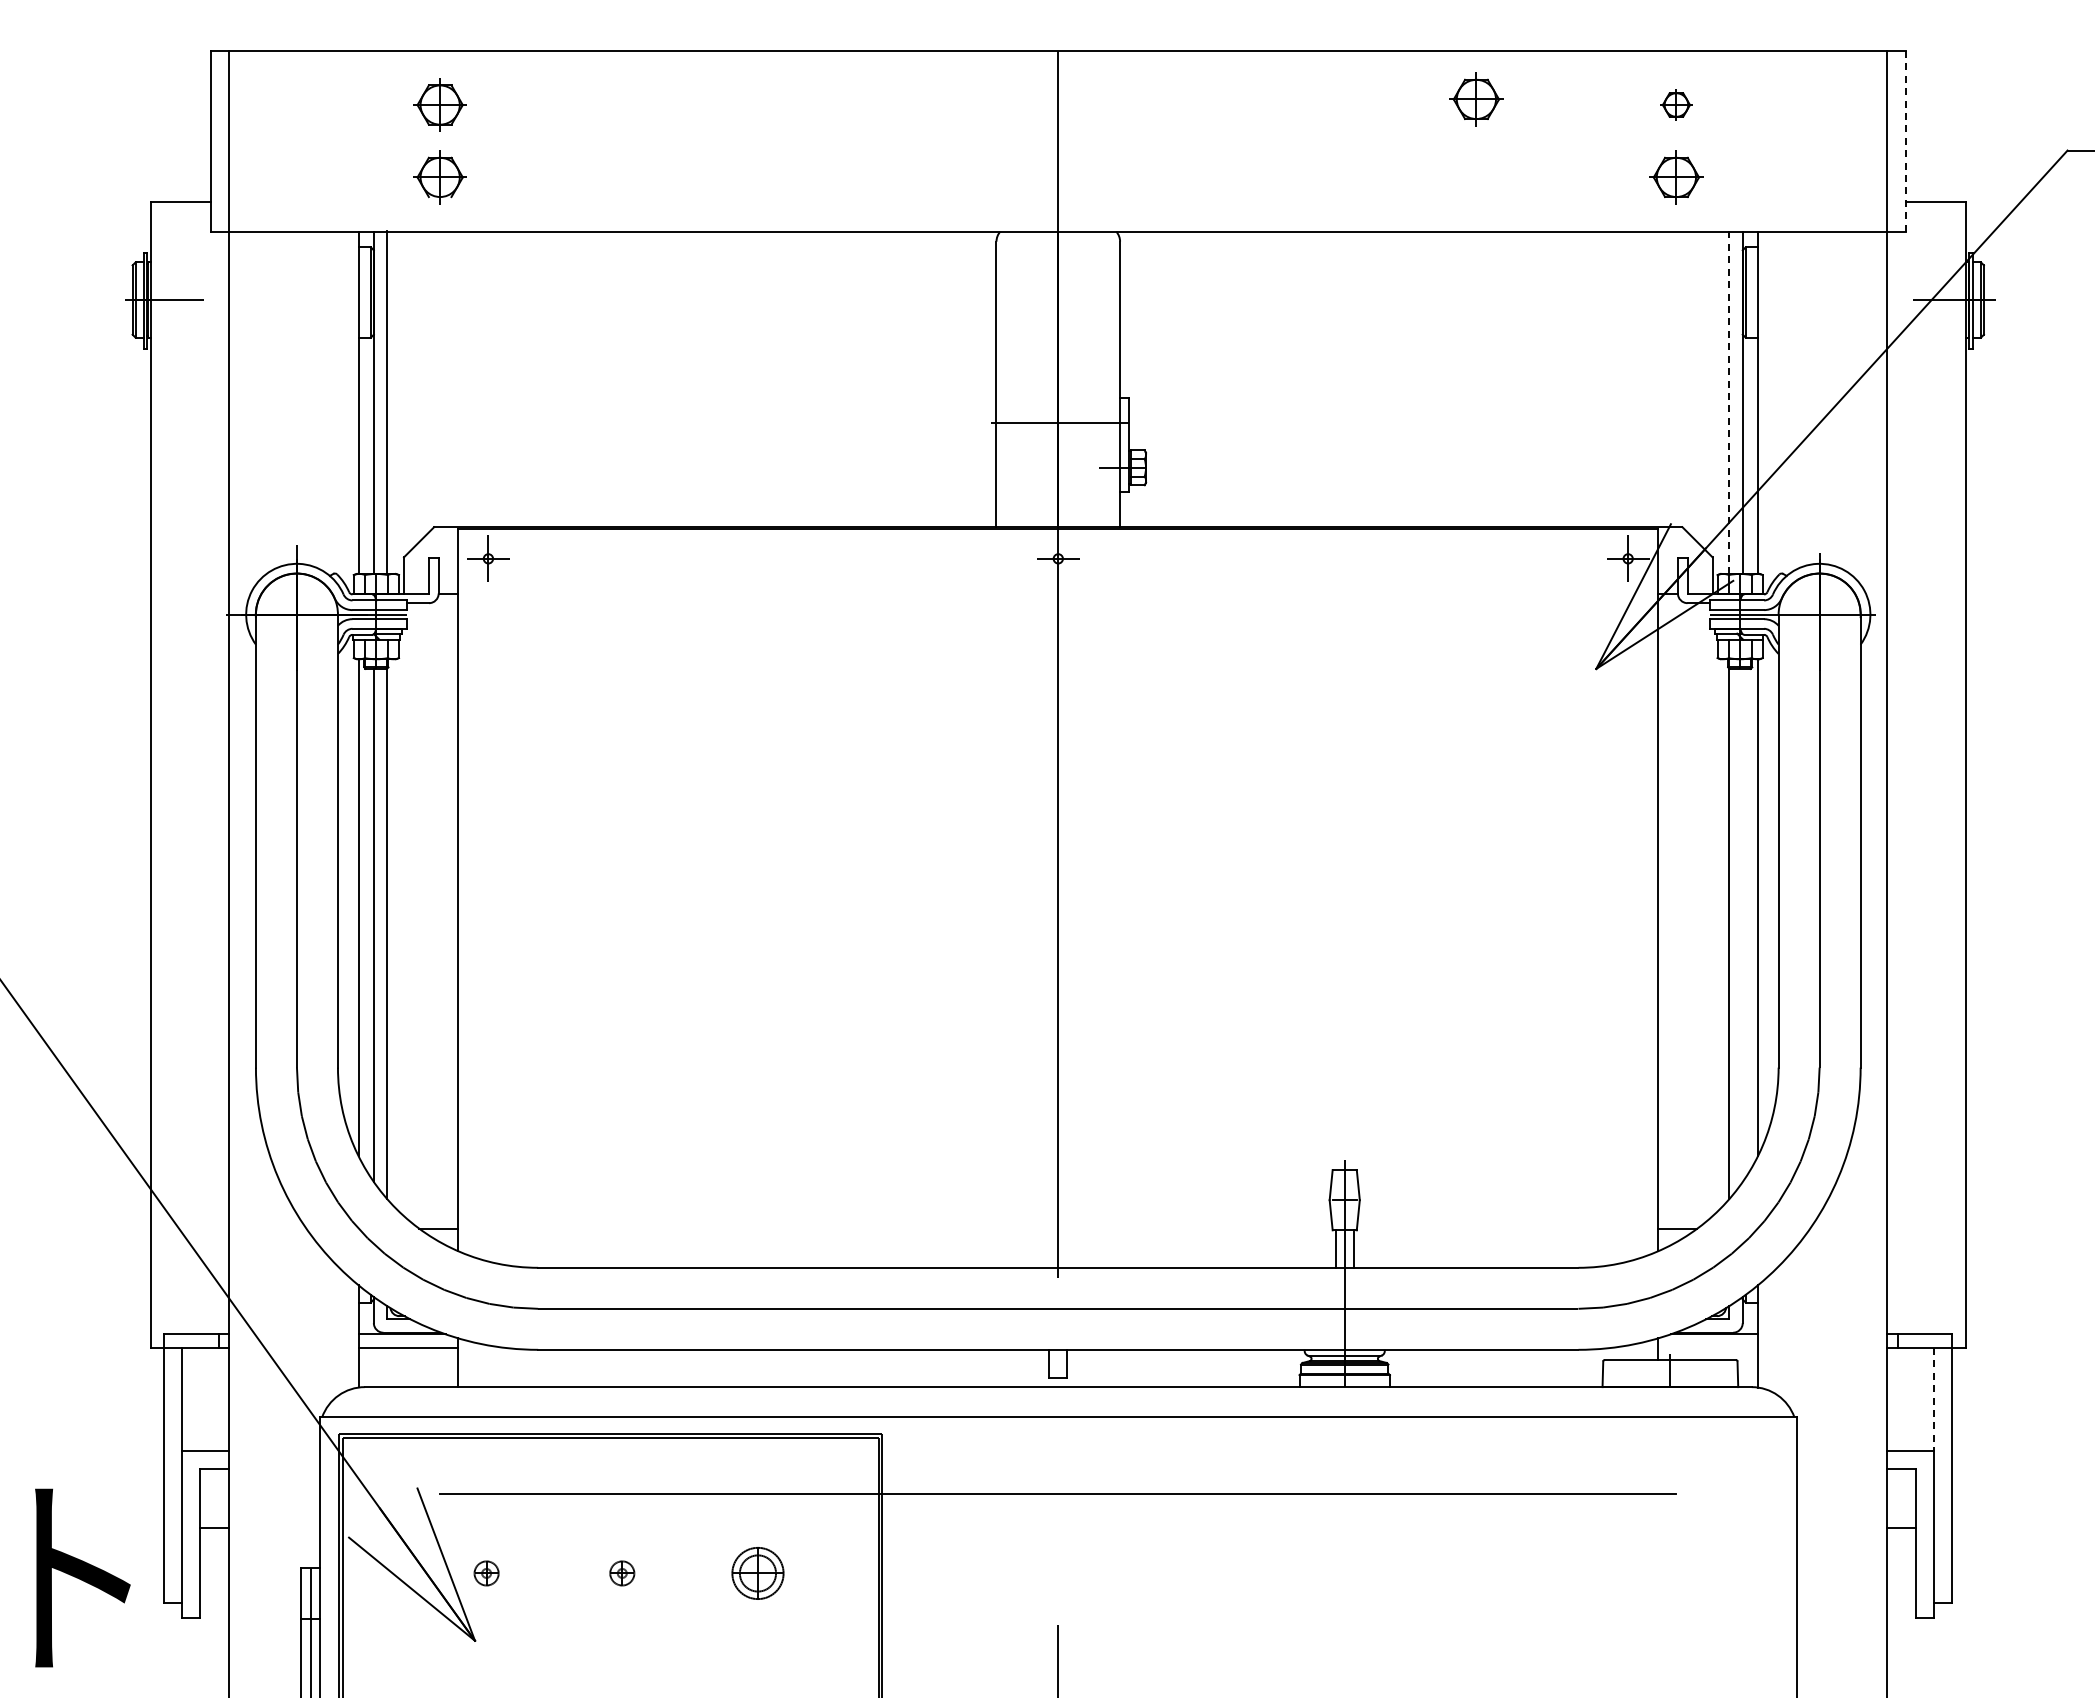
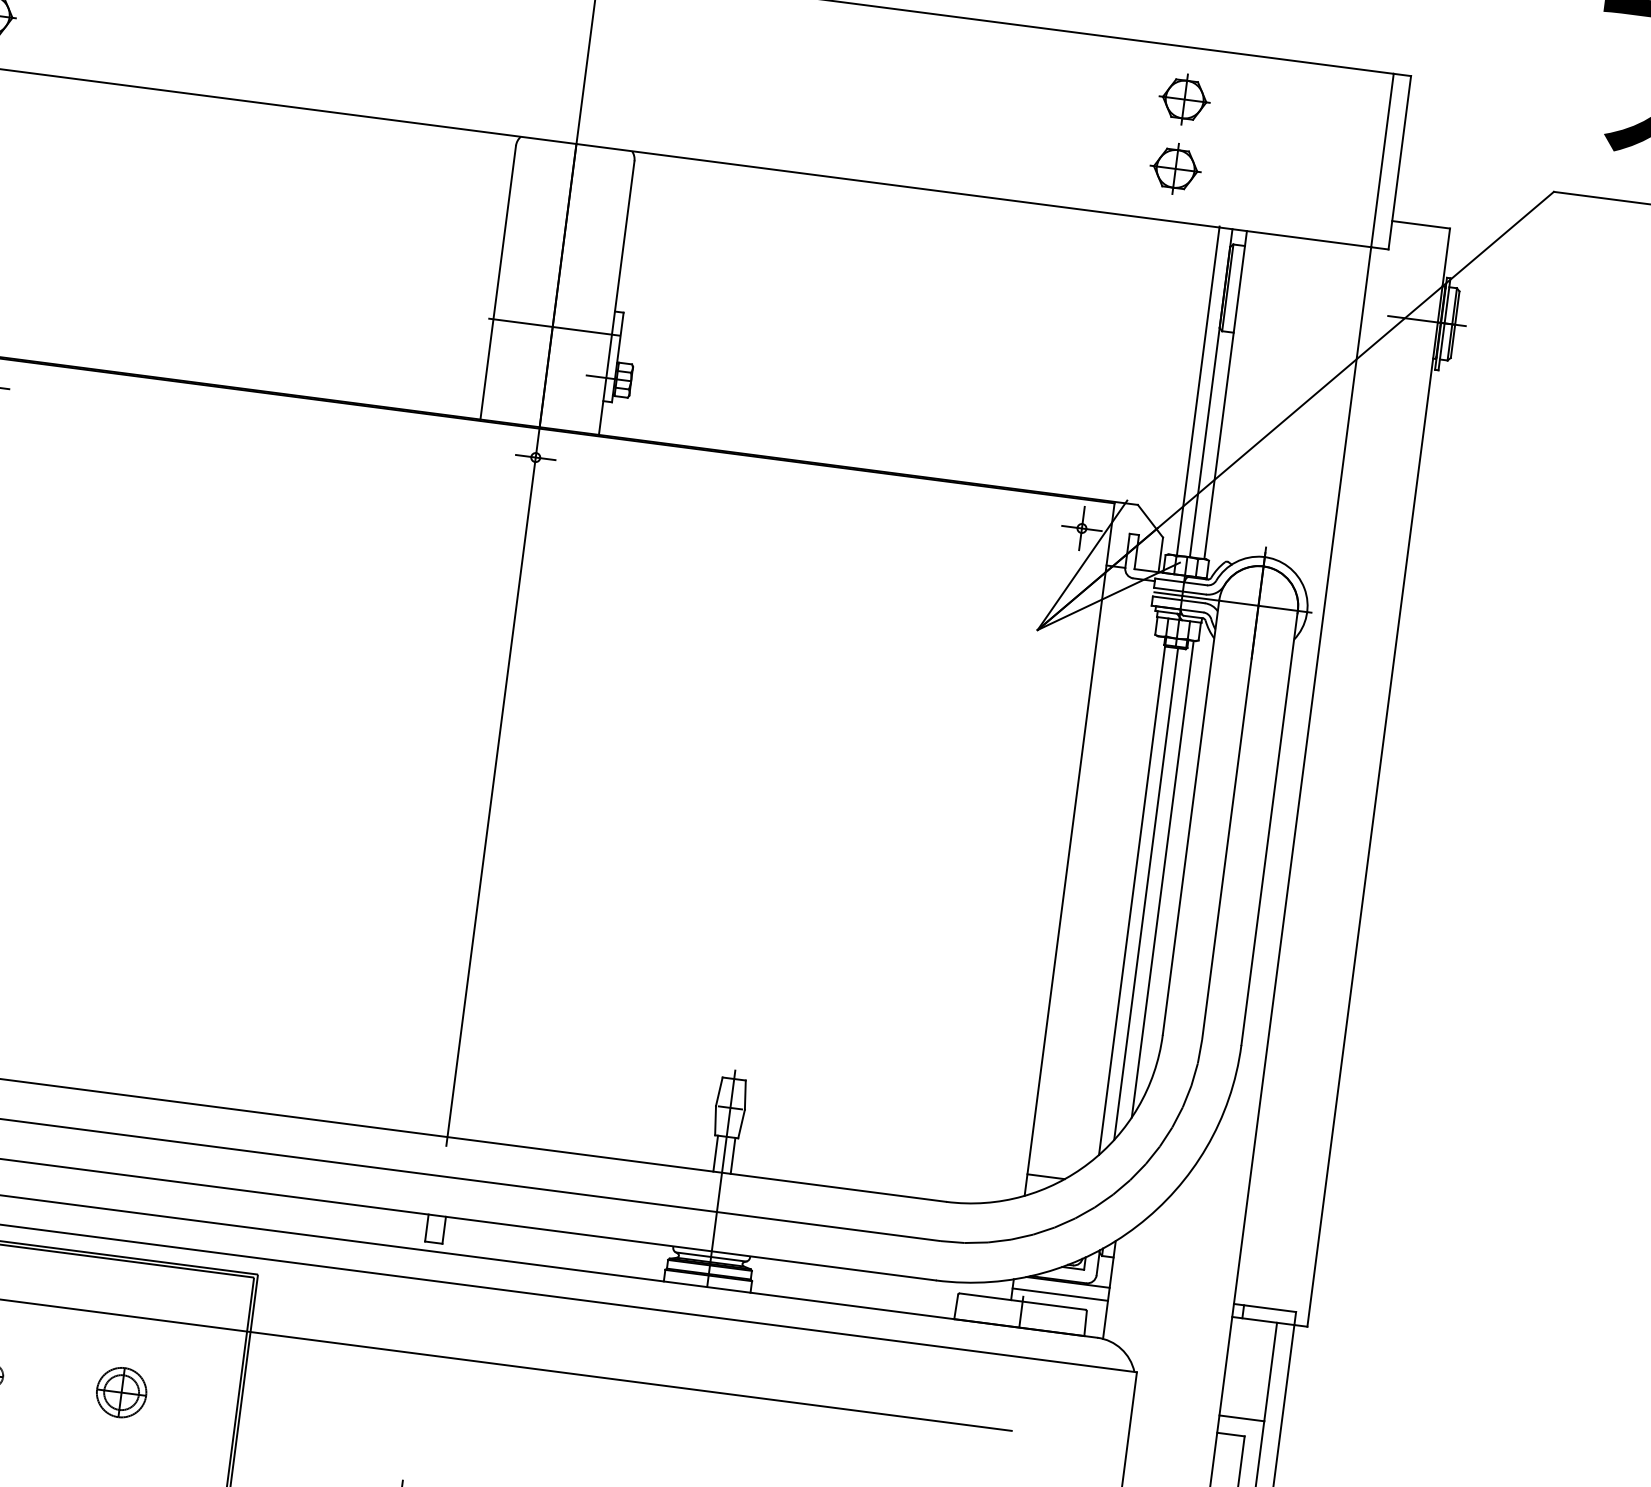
part: (1476, 99) -> (993, 69), removed
part: (1676, 104) -> (1184, 99), size x1.67
line: (1905, 141) -> (1399, 163), dashed -> solid
line: (1729, 402) -> (1198, 391), dashed -> solid
line: (1742, 924) -> (1146, 893), added
line: (1707, 1347) -> (1059, 1294), added
line: (1934, 1399) -> (1270, 1372), dashed -> solid

